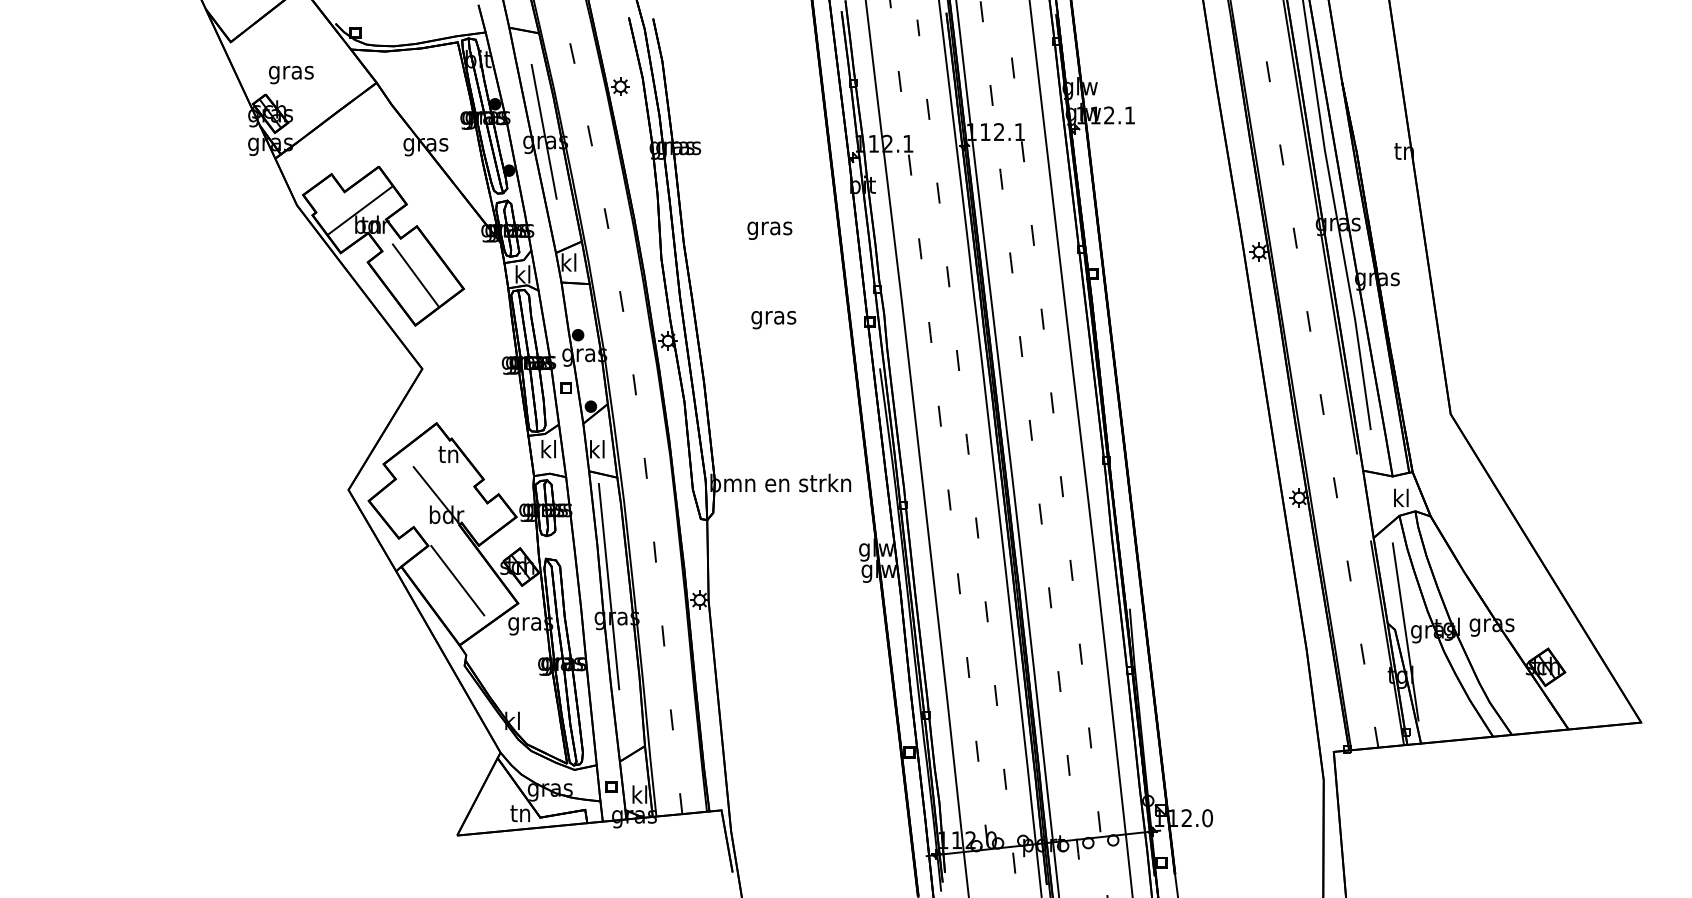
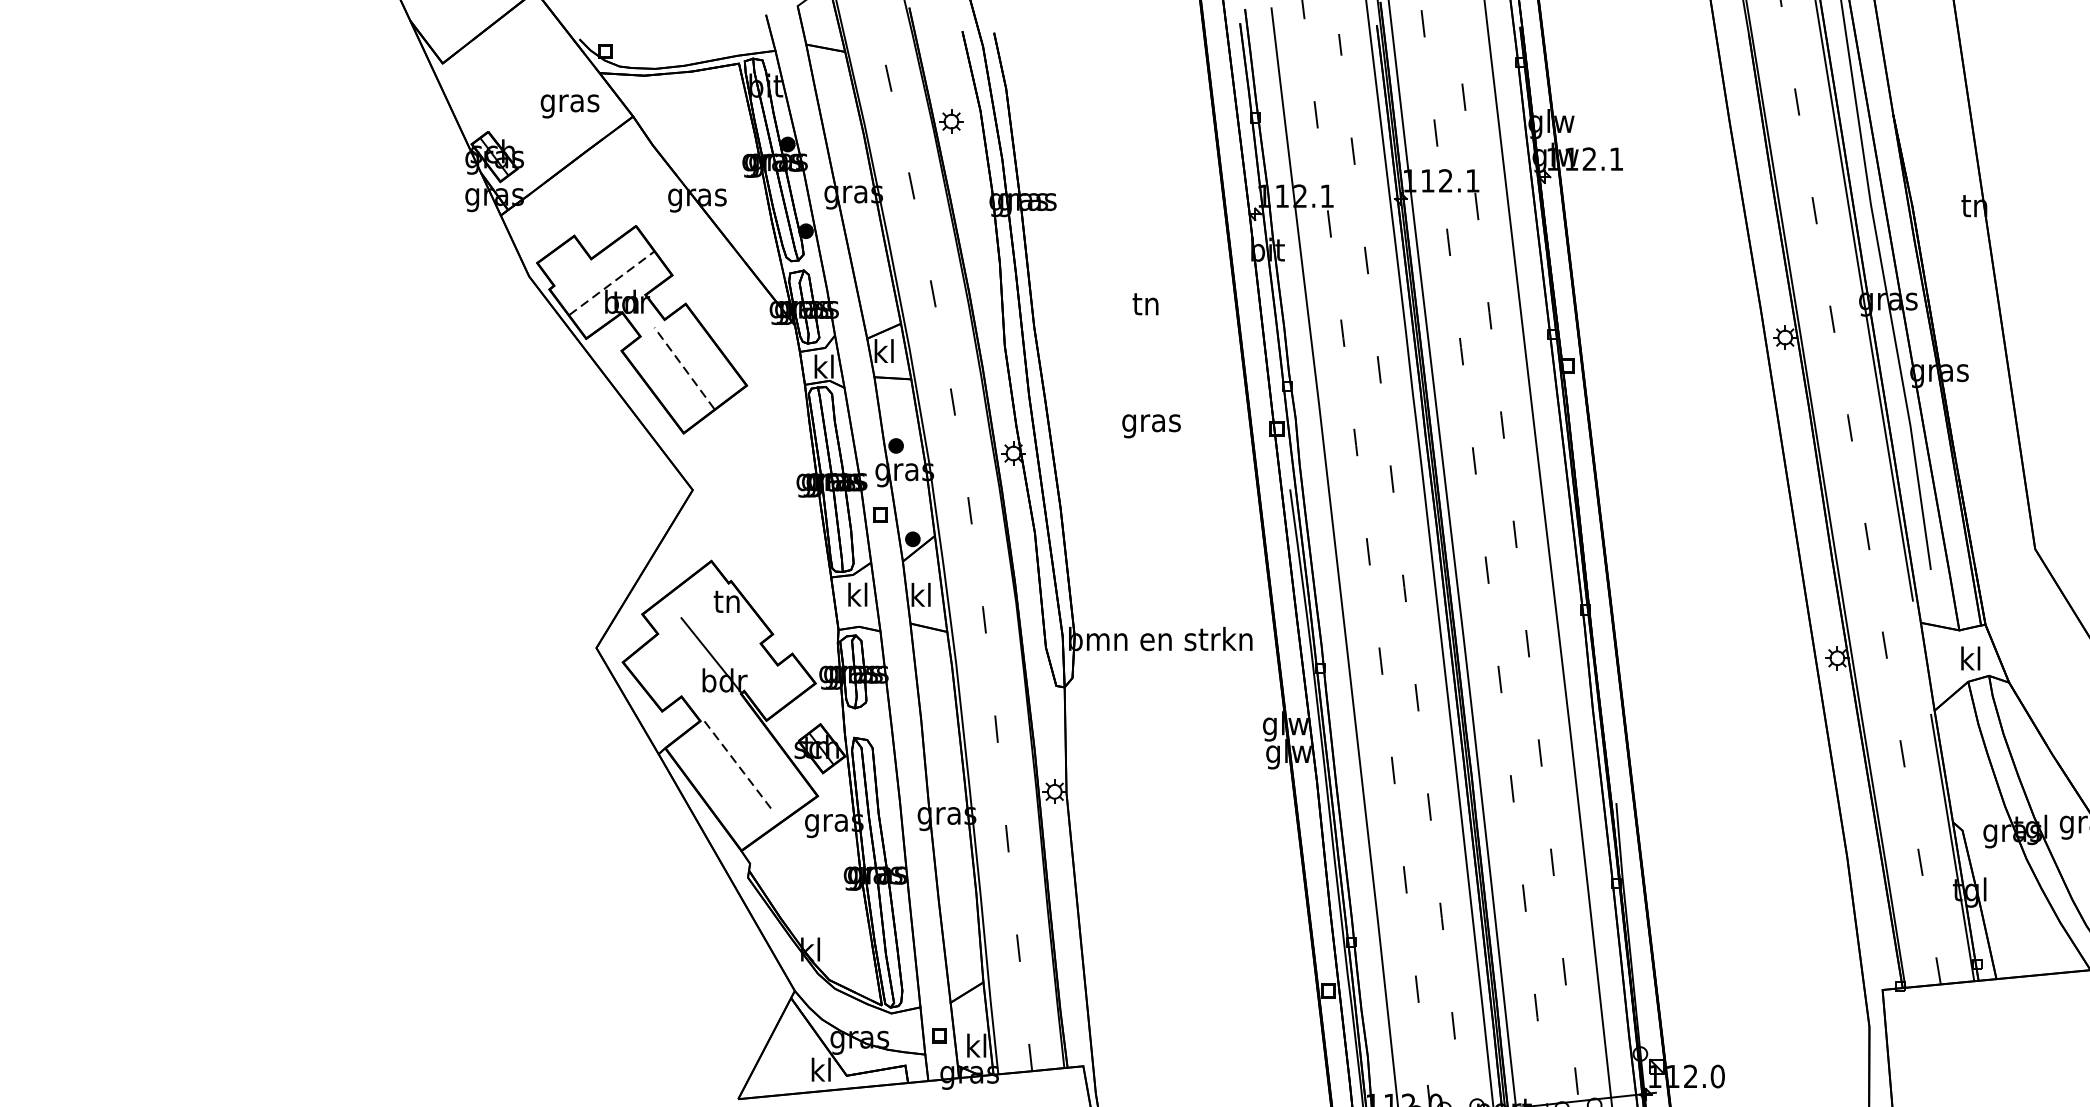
text: (291, 74) -> (570, 105), moved
line: (543, 131) -> (850, 180), removed
line: (360, 210) -> (612, 283), solid -> dashed
text: (769, 228) -> (1145, 306), gras -> tn
line: (415, 275) -> (683, 368), solid -> dashed
line: (457, 580) -> (738, 766), solid -> dashed
line: (608, 586) -> (935, 774), removed
line: (1405, 631) -> (1976, 832), removed
text: (520, 812) -> (820, 1069), tn -> kl

